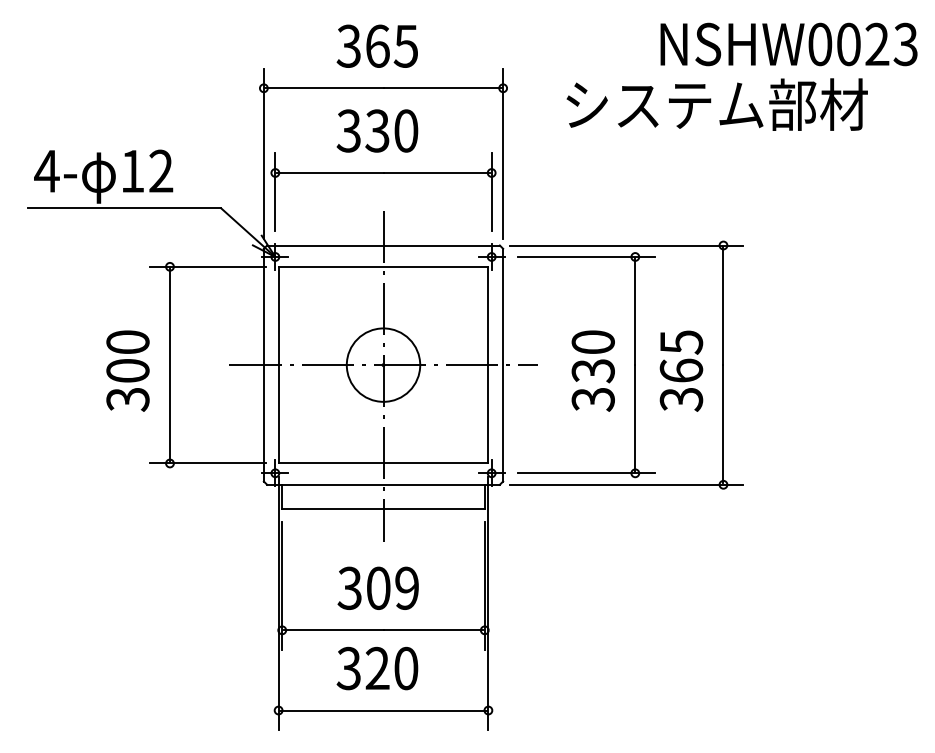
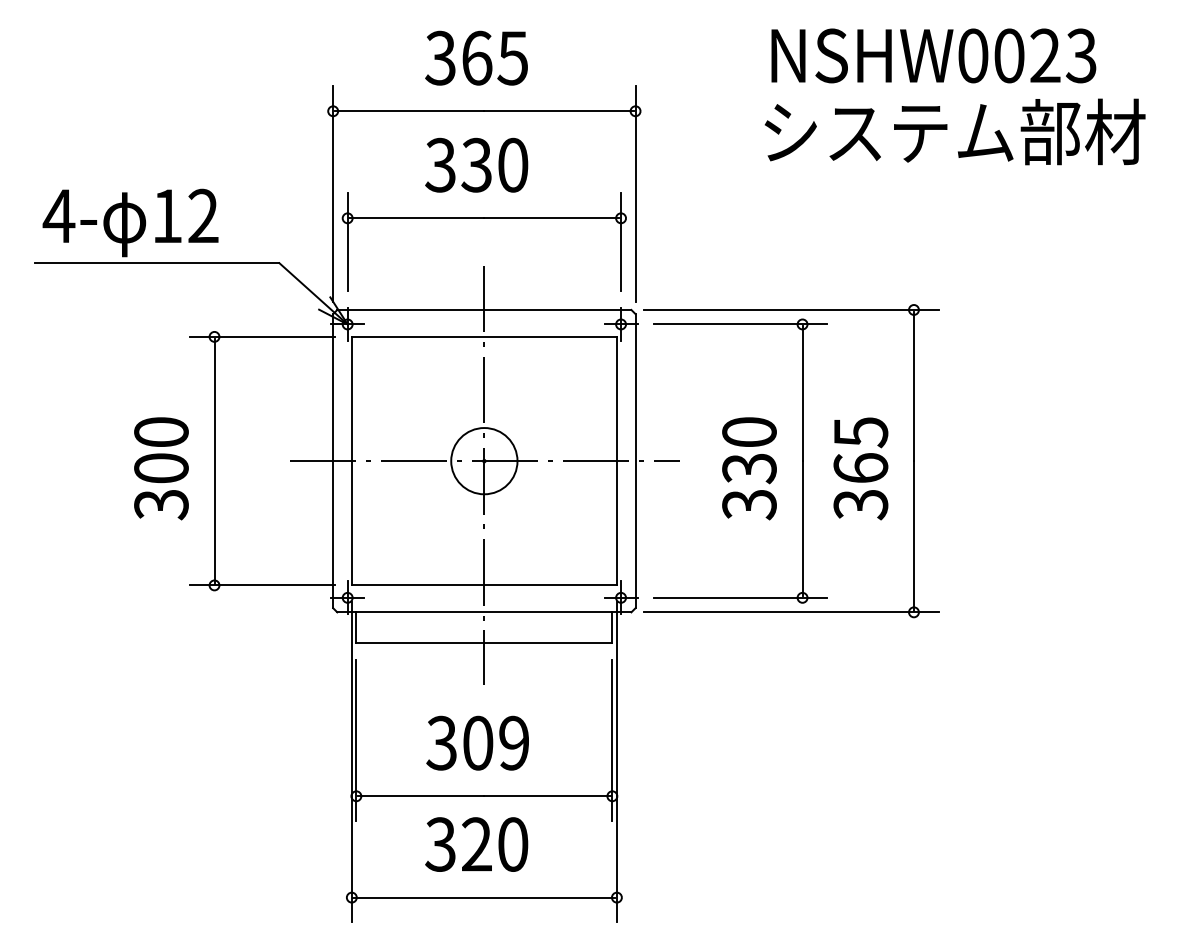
text: (788, 44) -> (933, 55), moved
text: (716, 104) -> (954, 131), moved
circle: (383, 365) -> (484, 461), size x0.71

